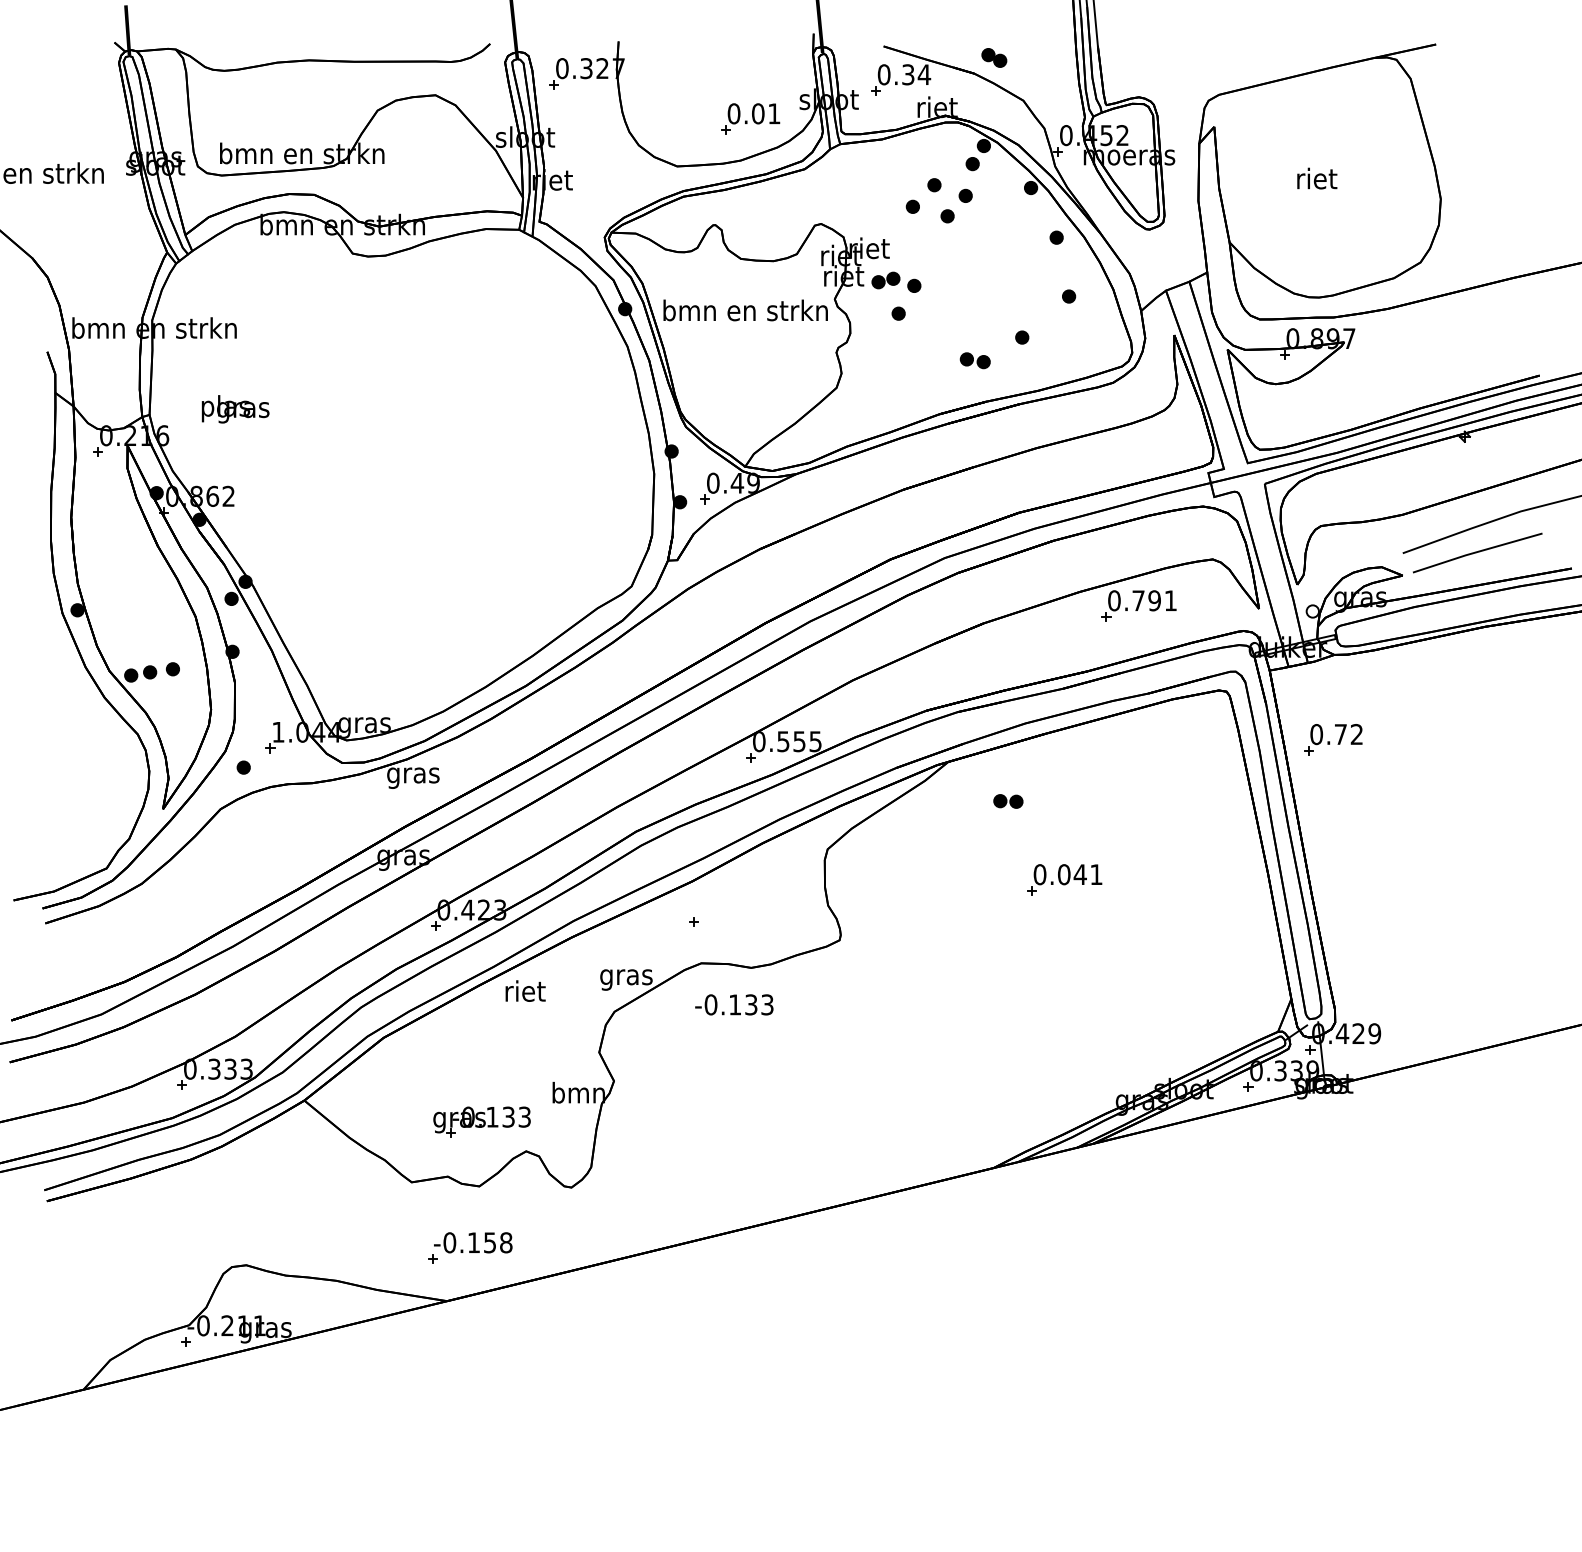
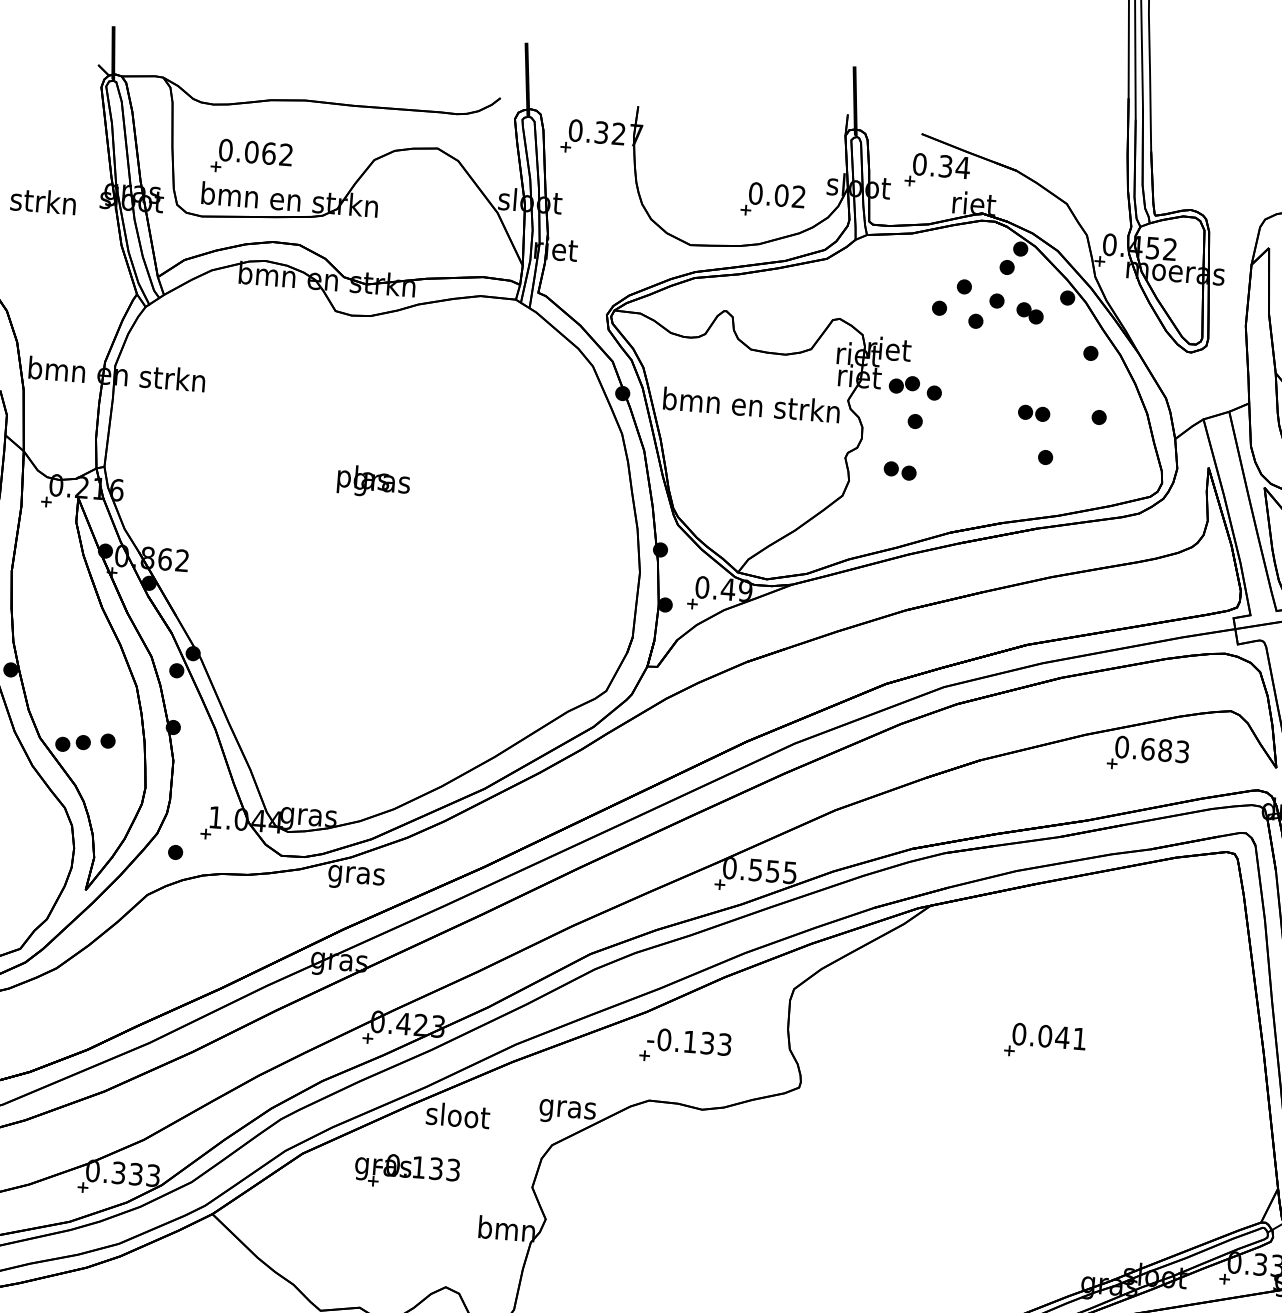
part: (994, 57) -> (1030, 312), moved
text: (774, 113) -> (799, 196), 0.01 -> 0.02
part: (263, 117) -> (251, 157), added
part: (974, 360) -> (899, 470), moved
text: (235, 409) -> (373, 482), moved
text: (1154, 600) -> (1165, 750), 0.791 -> 0.683
part: (1008, 801) -> (1034, 413), moved
text: (524, 990) -> (457, 1114), riet -> sloot
text: (734, 1004) -> (689, 1041), moved
part: (481, 1121) -> (406, 1171), moved

